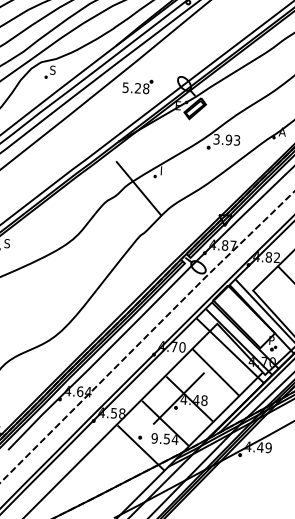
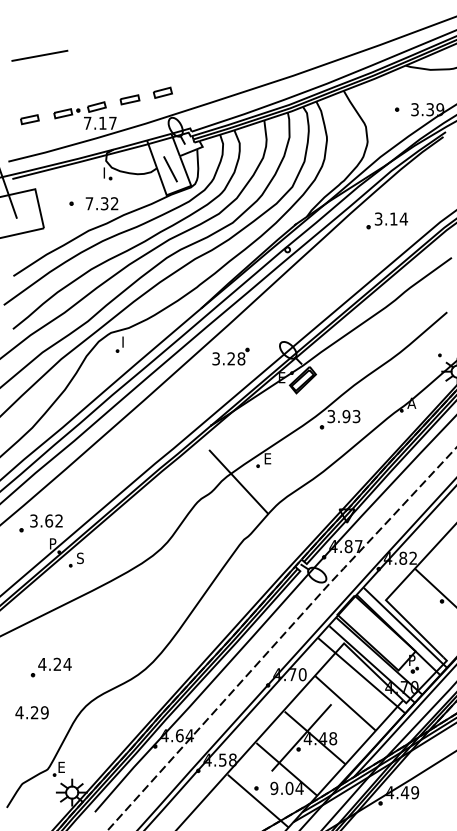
text: (52, 69) -> (125, 341), S -> I
text: (125, 87) -> (215, 358), 5.28 -> 3.28
text: (163, 170) -> (268, 458), I -> E
text: (166, 439) -> (289, 788), 9.54 -> 9.04

